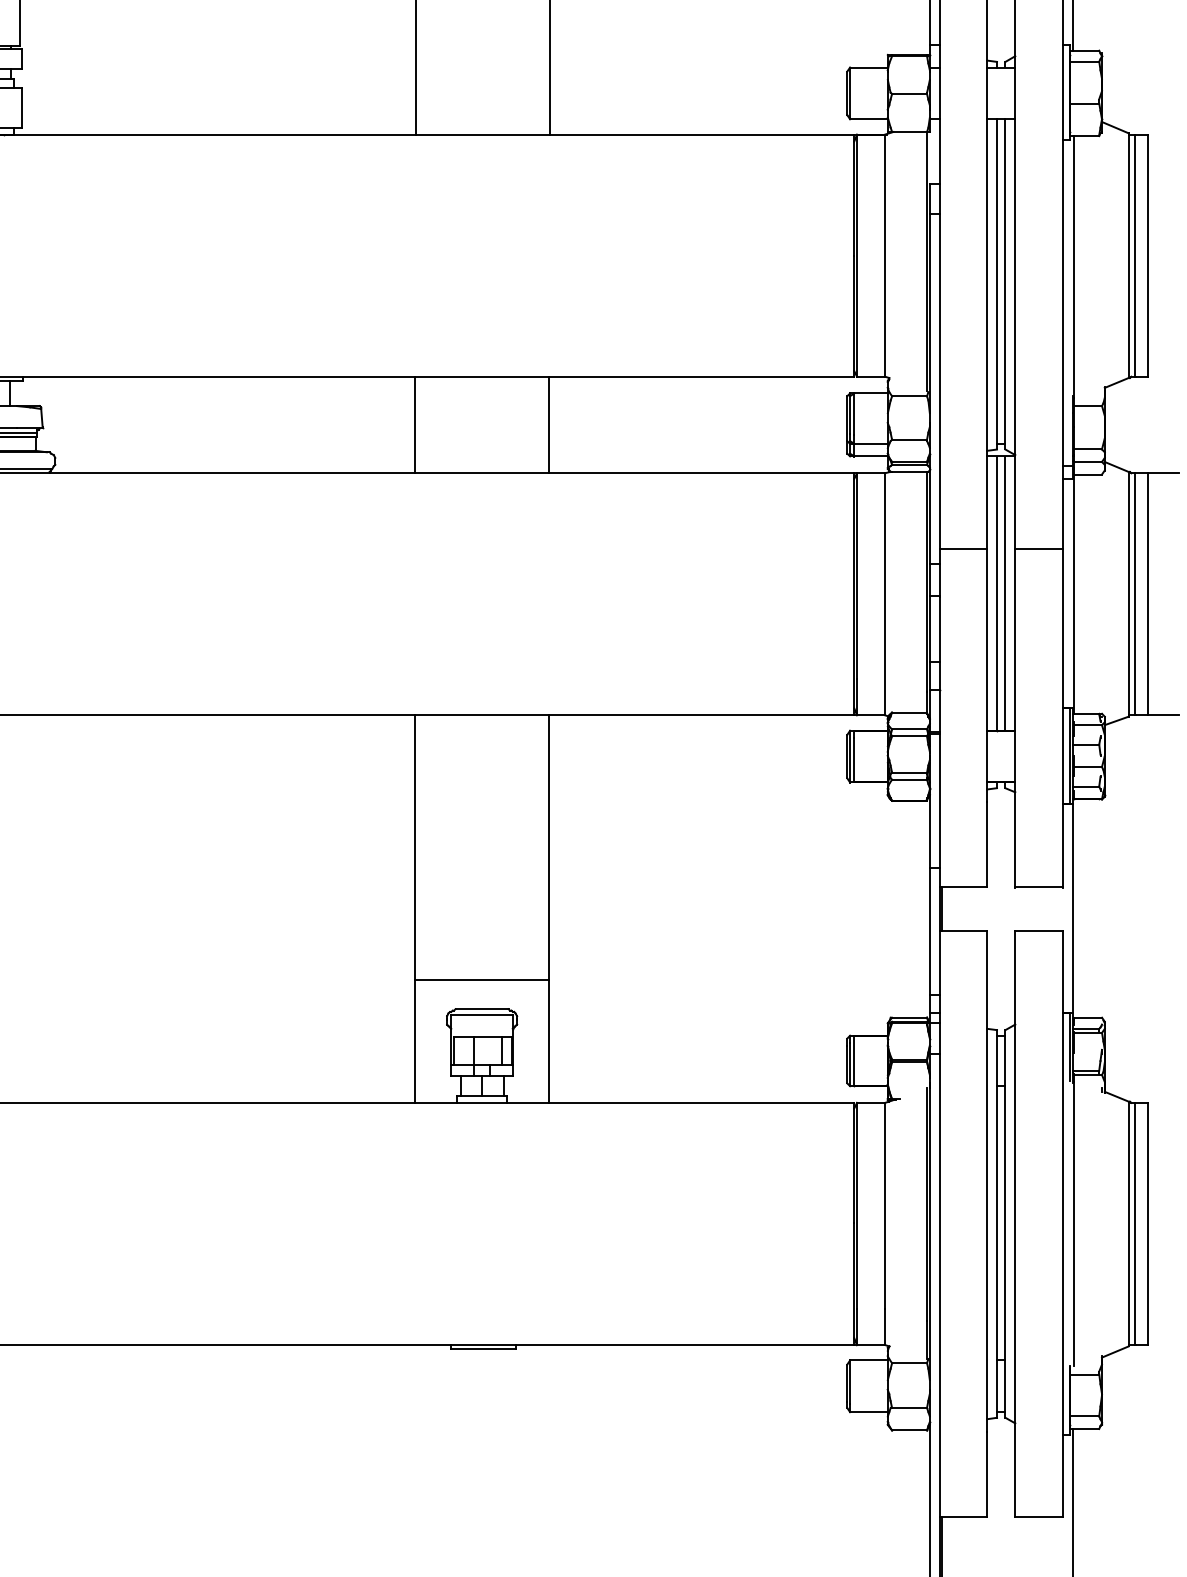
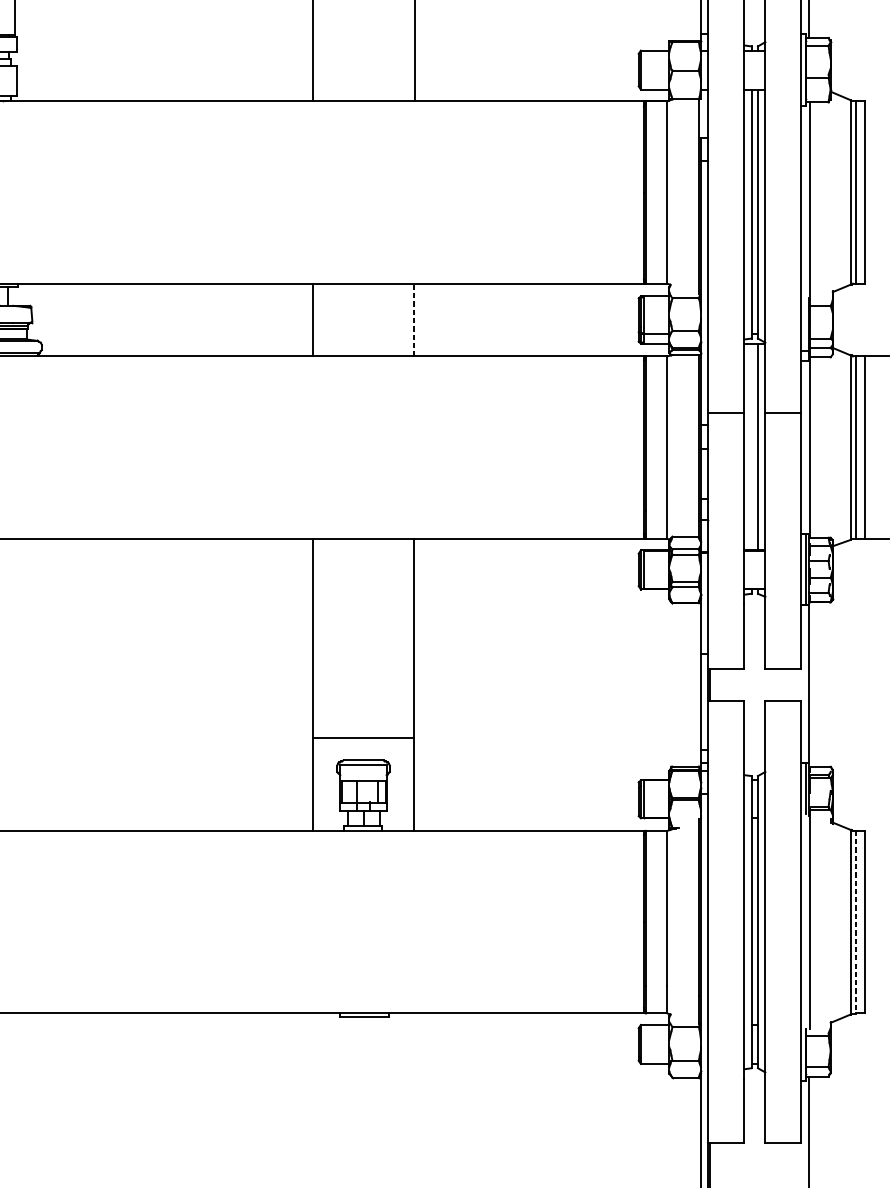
line: (549, 424) -> (414, 319), solid -> dashed
line: (997, 593) -> (751, 447), removed
line: (1135, 1224) -> (855, 922), solid -> dashed

